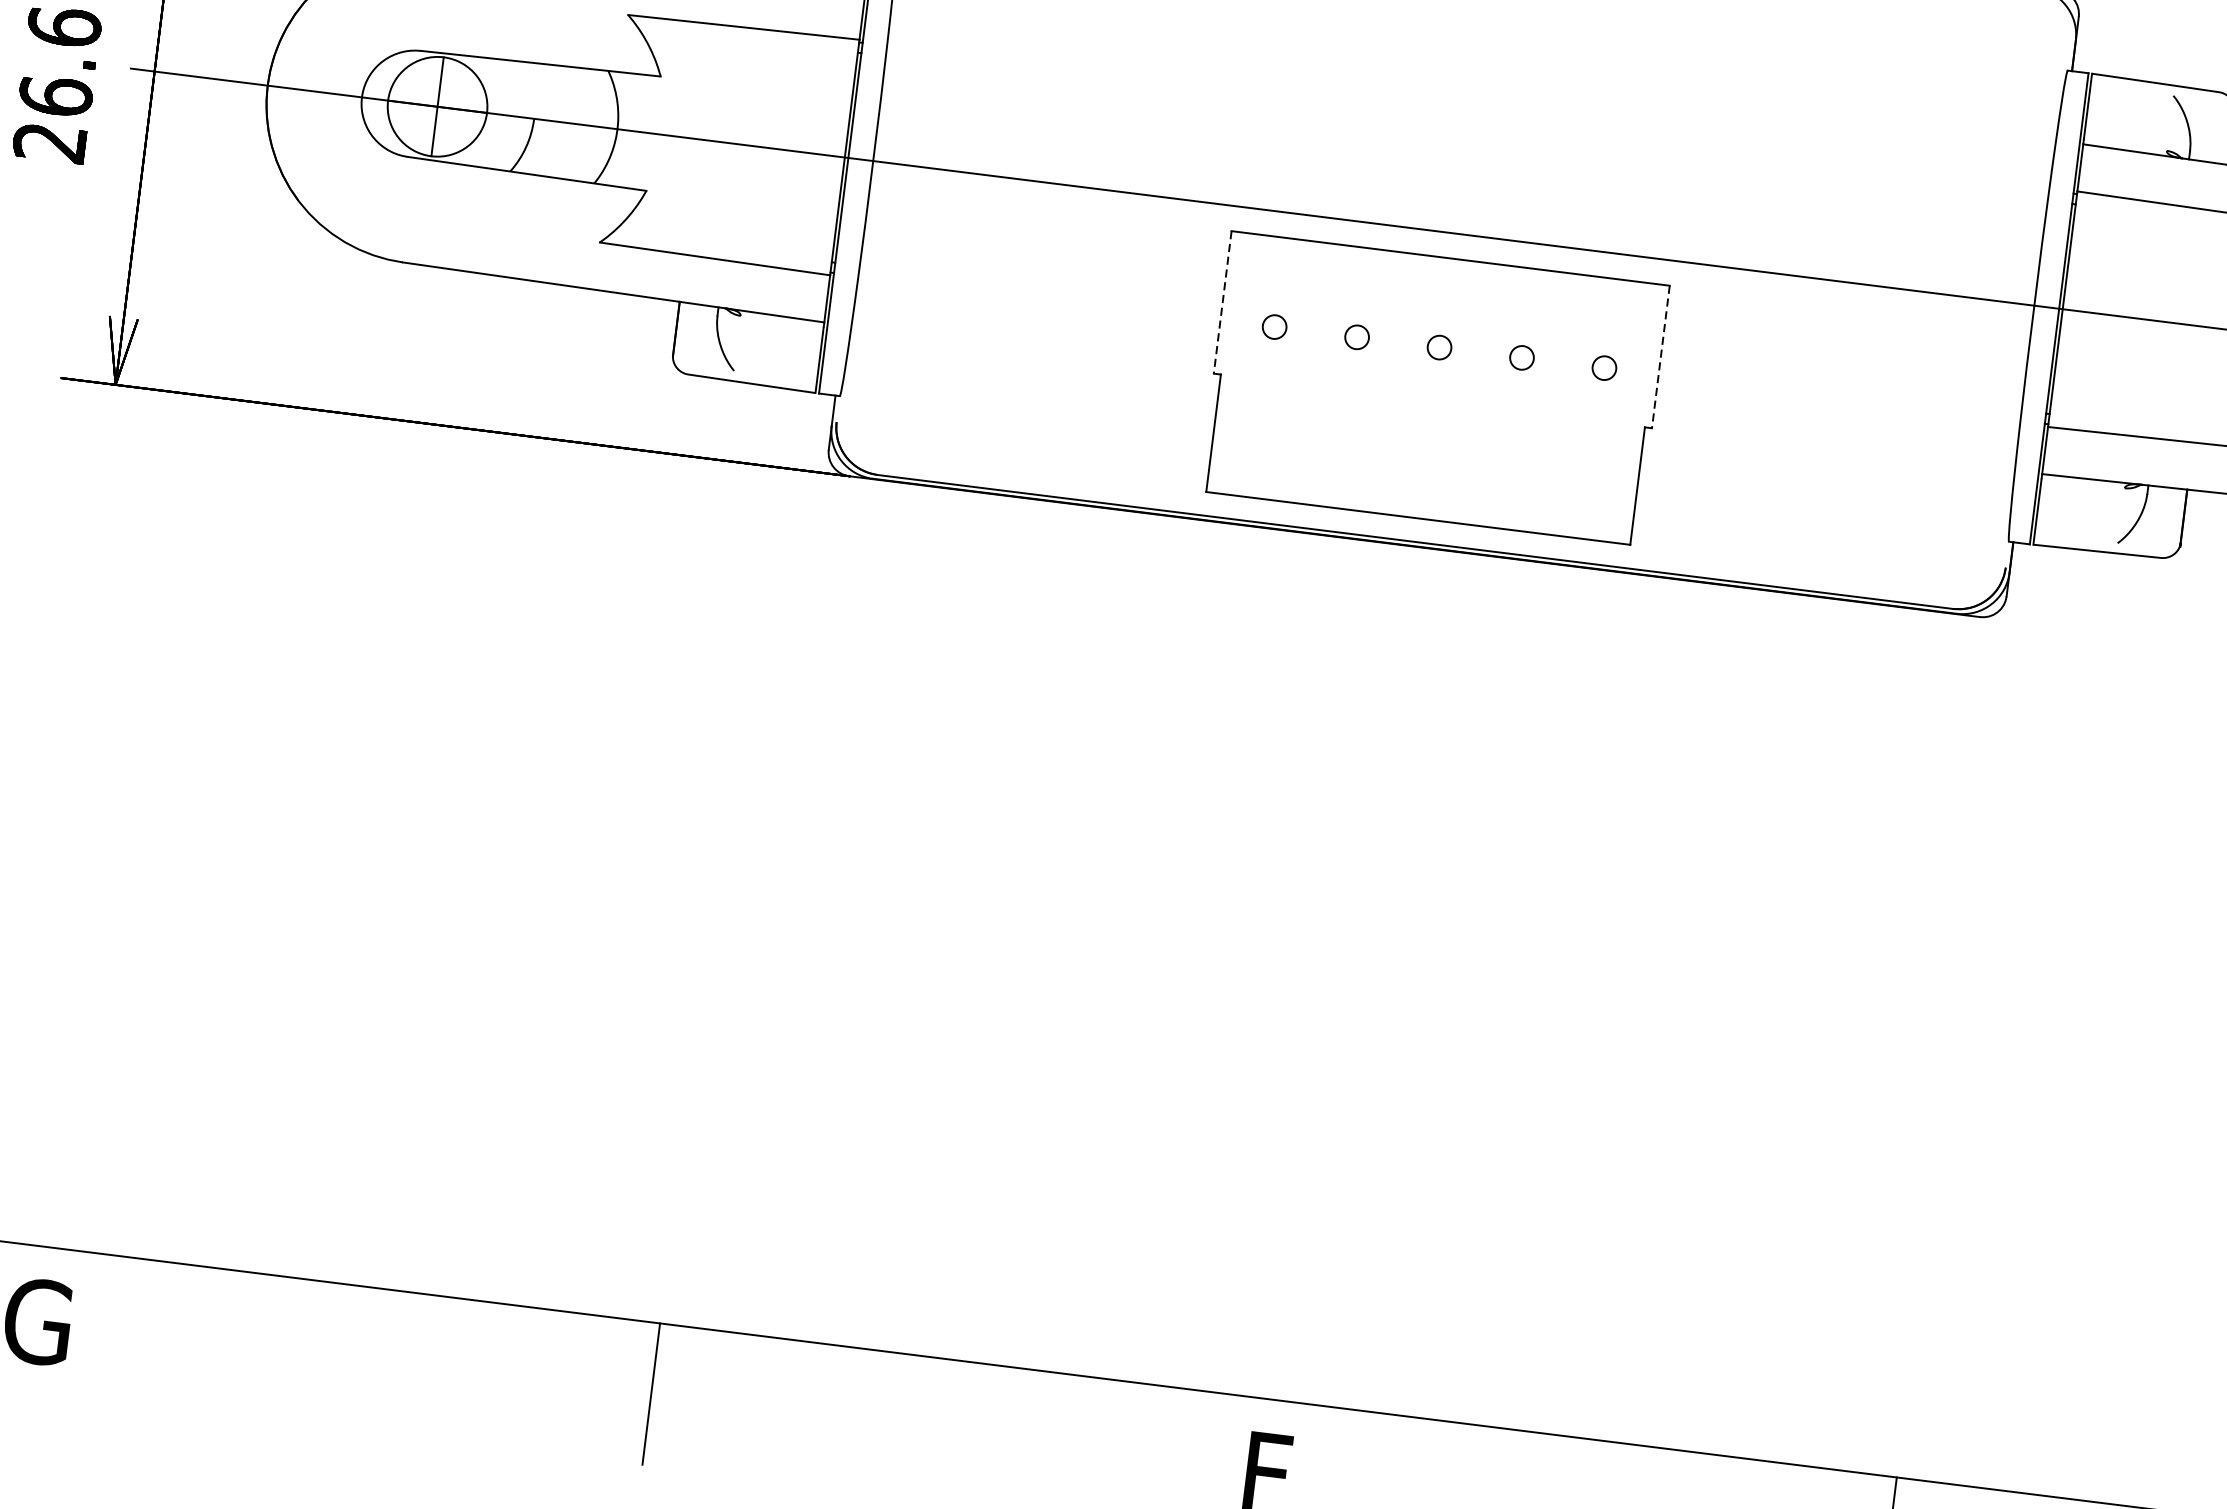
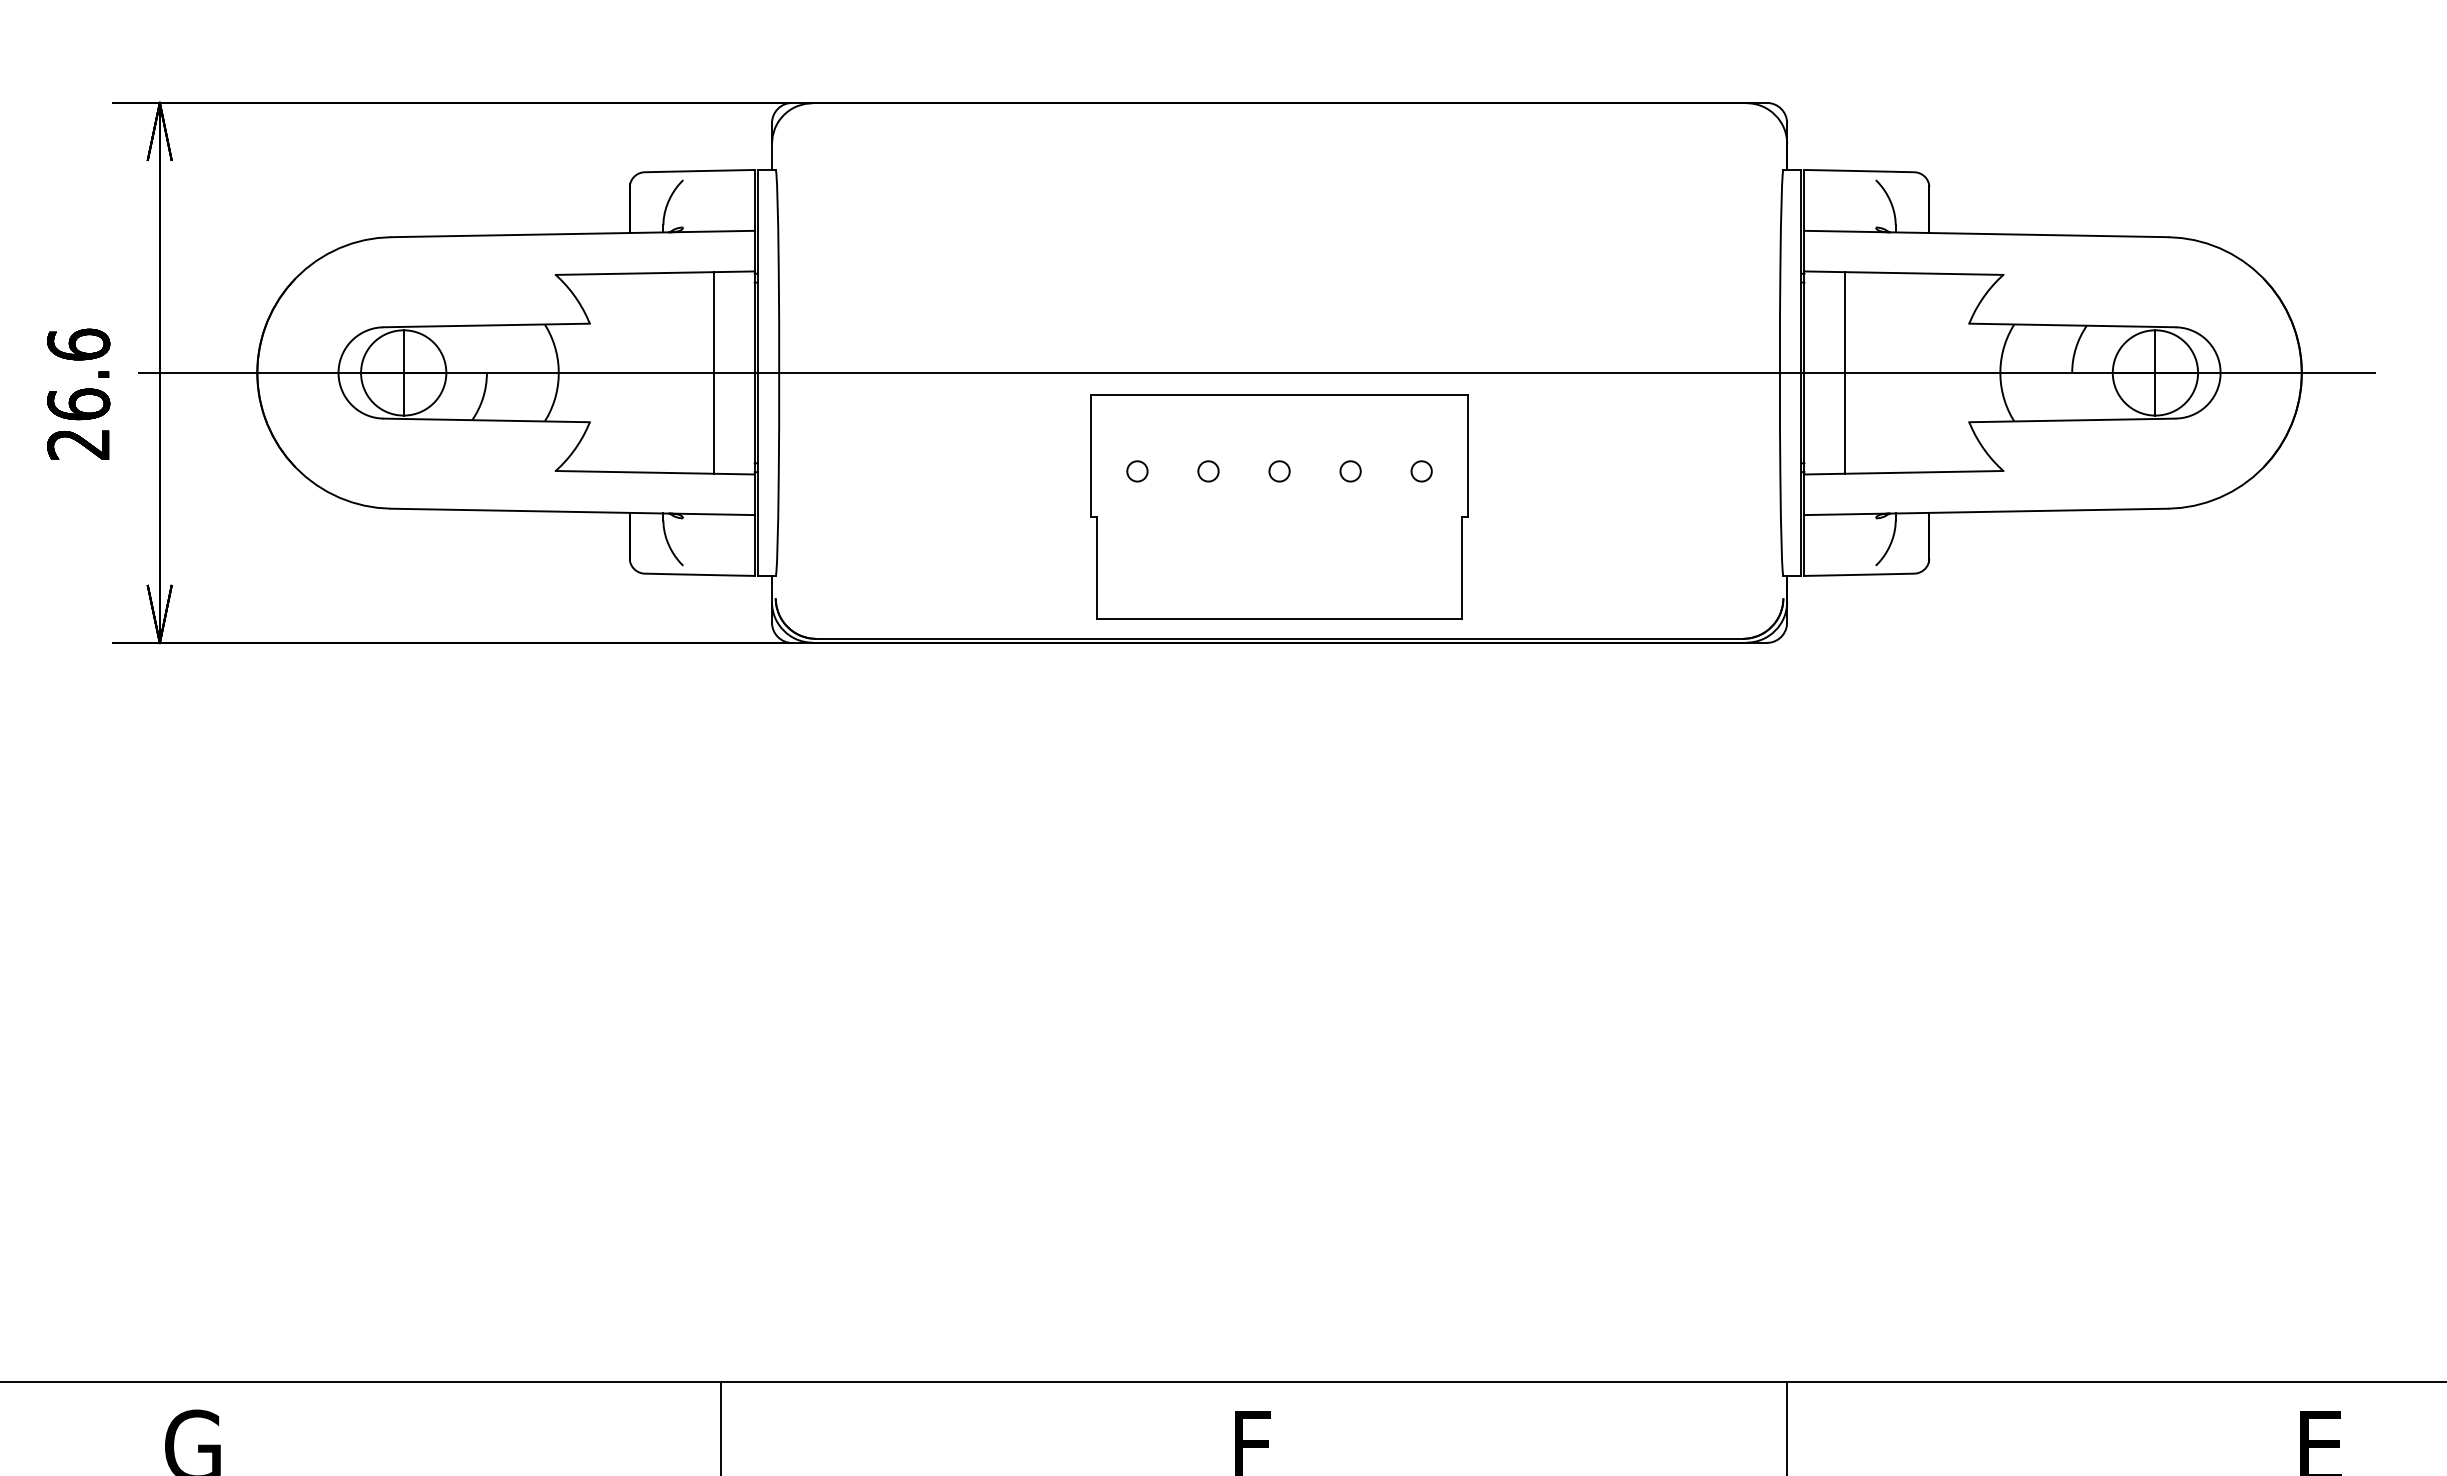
line: (798, 151) -> (714, 372), added
line: (1222, 302) -> (1090, 456), dashed -> solid
line: (2110, 314) -> (1845, 372), added
line: (1660, 357) -> (1468, 456), dashed -> solid

